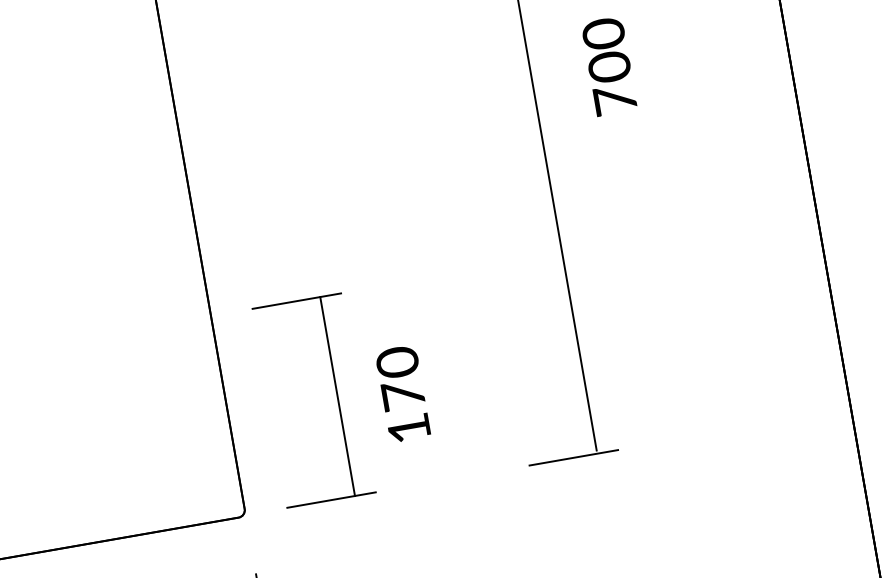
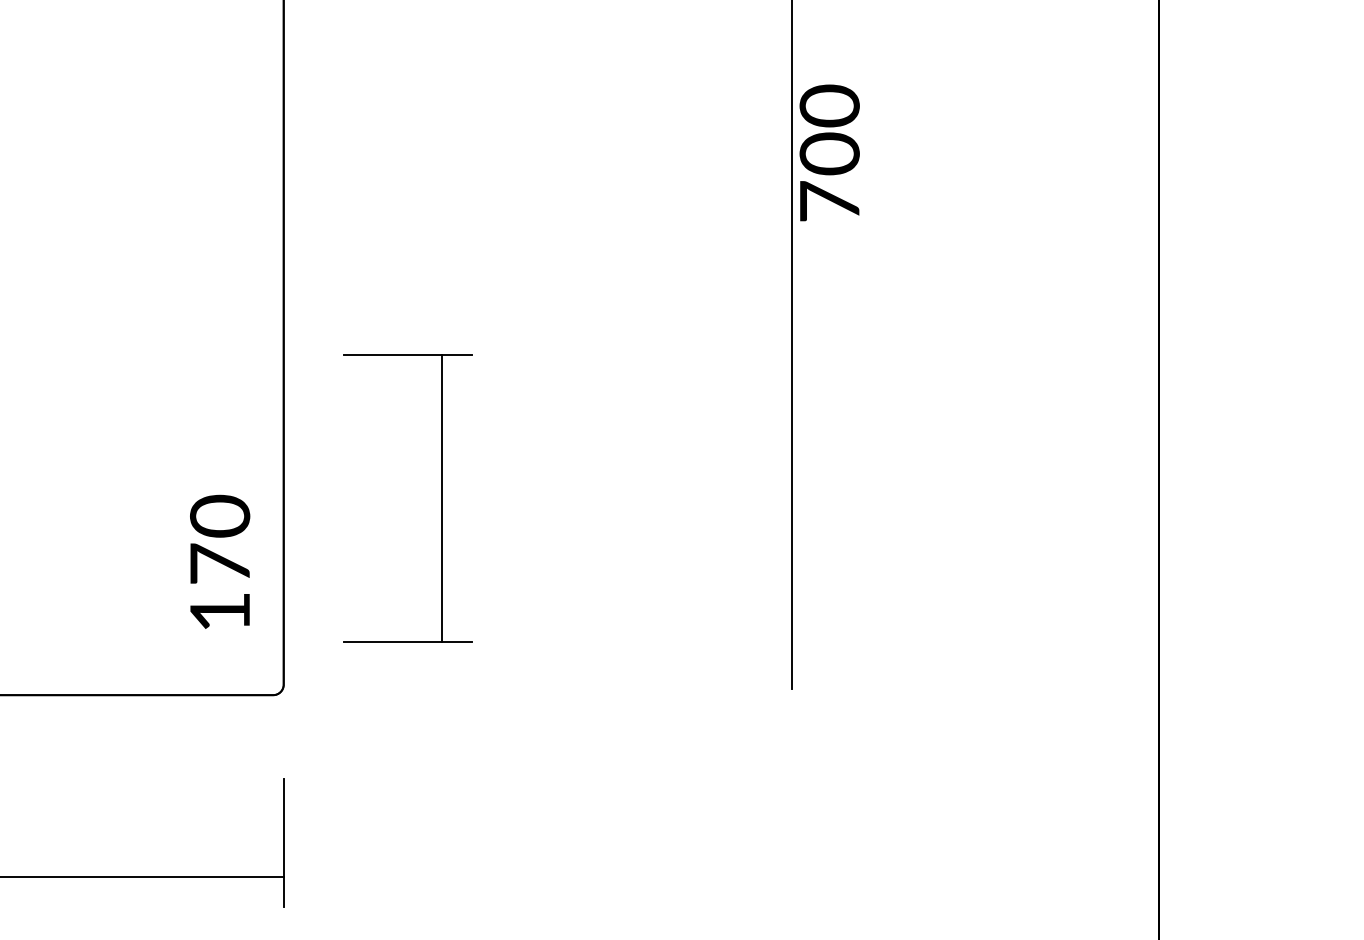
text: (609, 66) -> (829, 152), moved
text: (403, 393) -> (220, 561), moved
part: (337, 396) -> (441, 498), moved
line: (573, 457) -> (757, 693), removed

